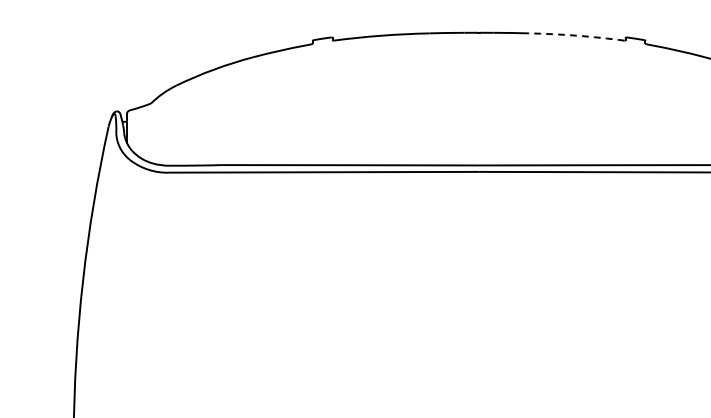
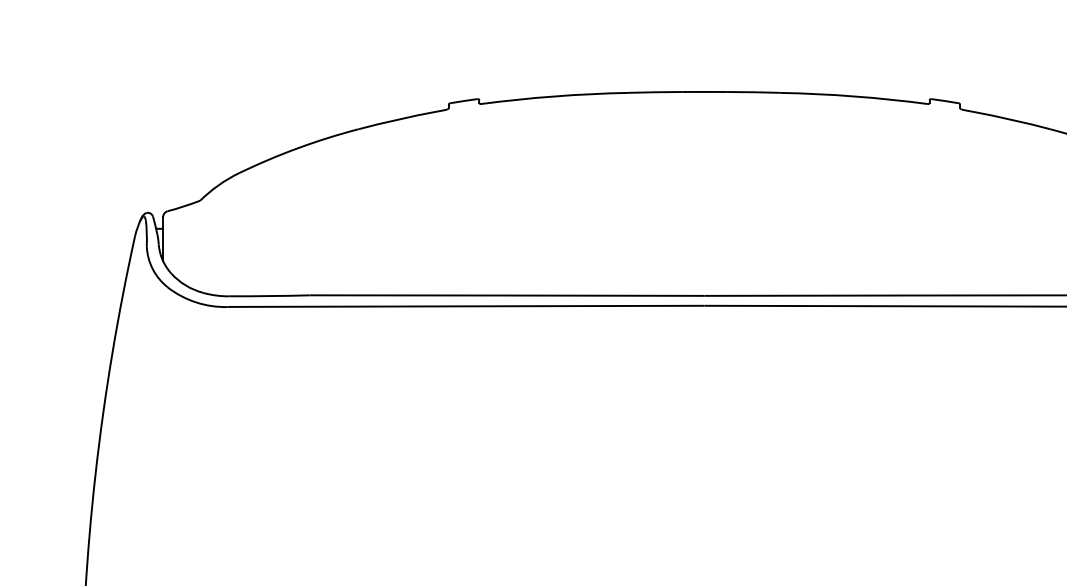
arc: (576, 35) -> (854, 96), dashed -> solid

